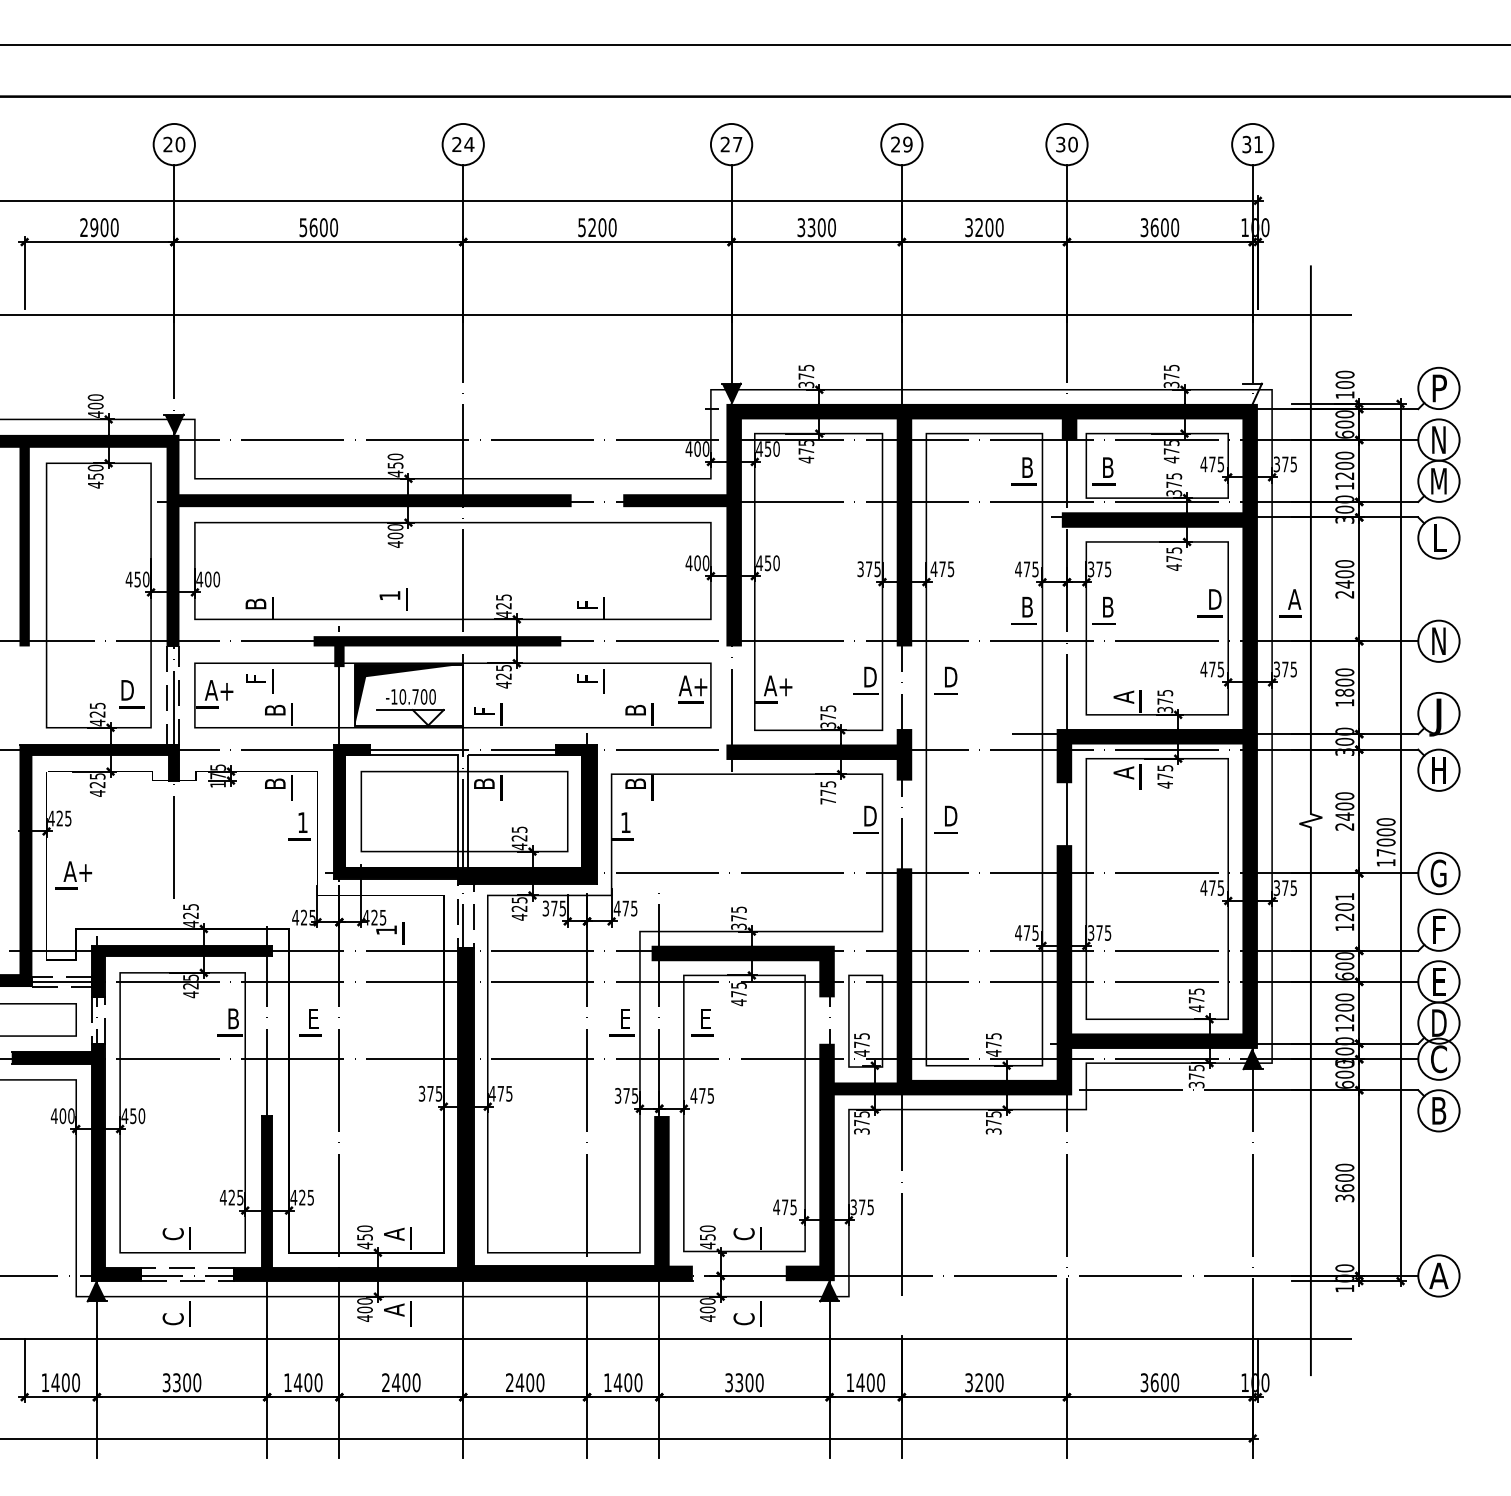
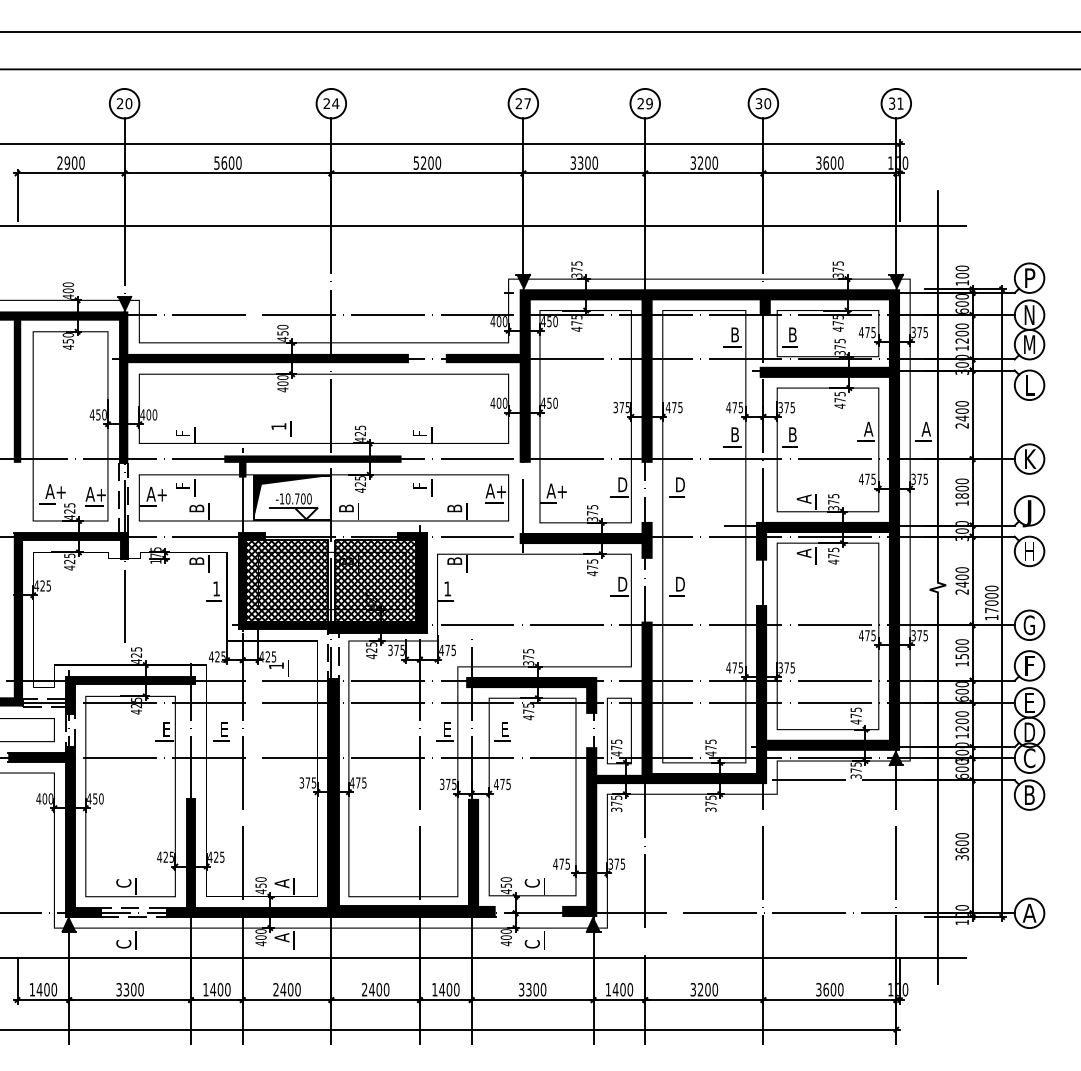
fill: (1251, 393) -> (895, 281), added
text: (1214, 599) -> (868, 429), D -> A
text: (255, 603) -> (182, 432), B -> F
text: (1440, 640) -> (1030, 458), N -> K
text: (133, 690) -> (95, 494), D -> A+
text: (484, 710) -> (346, 508), F -> B
text: (827, 800) -> (592, 573), 775 -> 475
hatch: (401, 811) -> (287, 580), added
hatch: (524, 811) -> (375, 580), added
text: (73, 875) -> (52, 494), moved
text: (1344, 906) -> (961, 648), 1201 -> 1500
text: (233, 1018) -> (166, 729), B -> E

